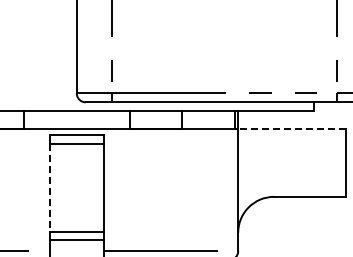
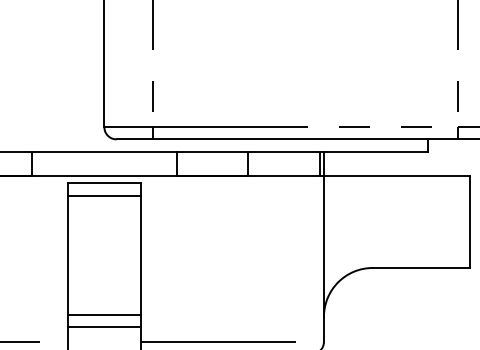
line: (292, 129) -> (397, 176), dashed -> solid
line: (49, 188) -> (67, 256), dashed -> solid

